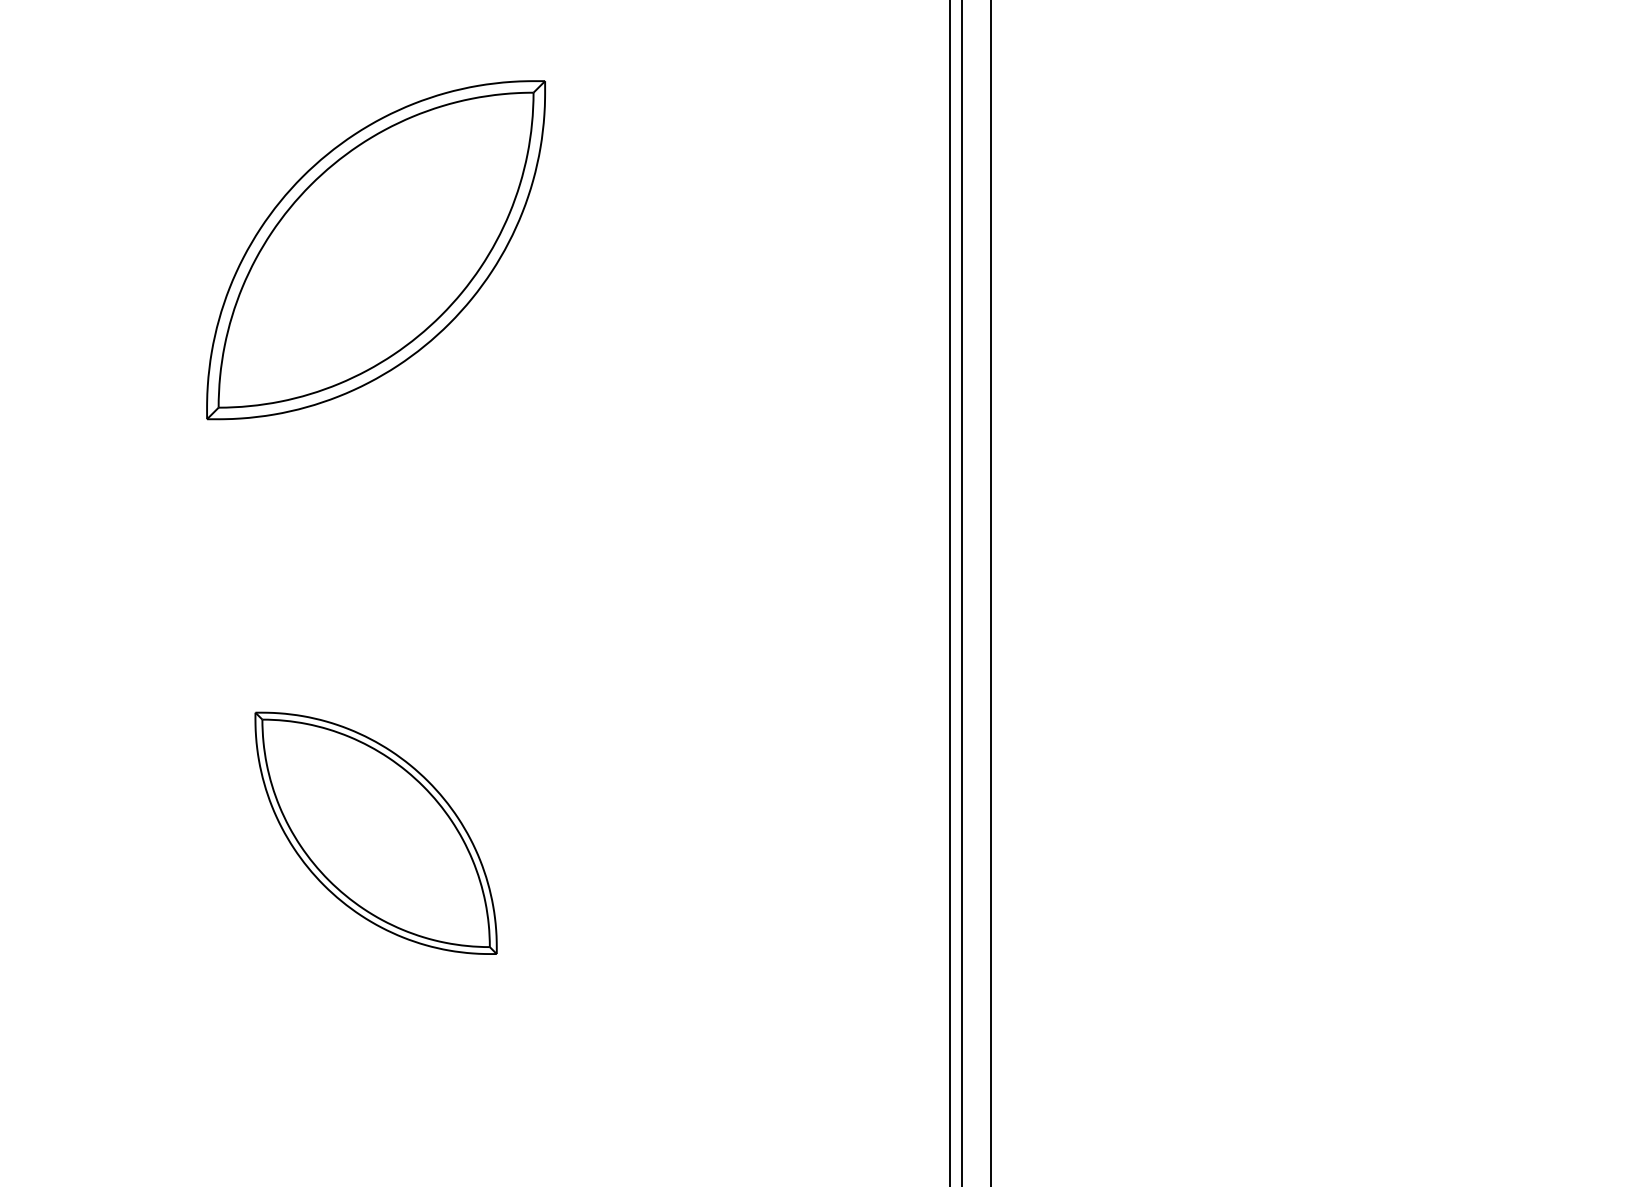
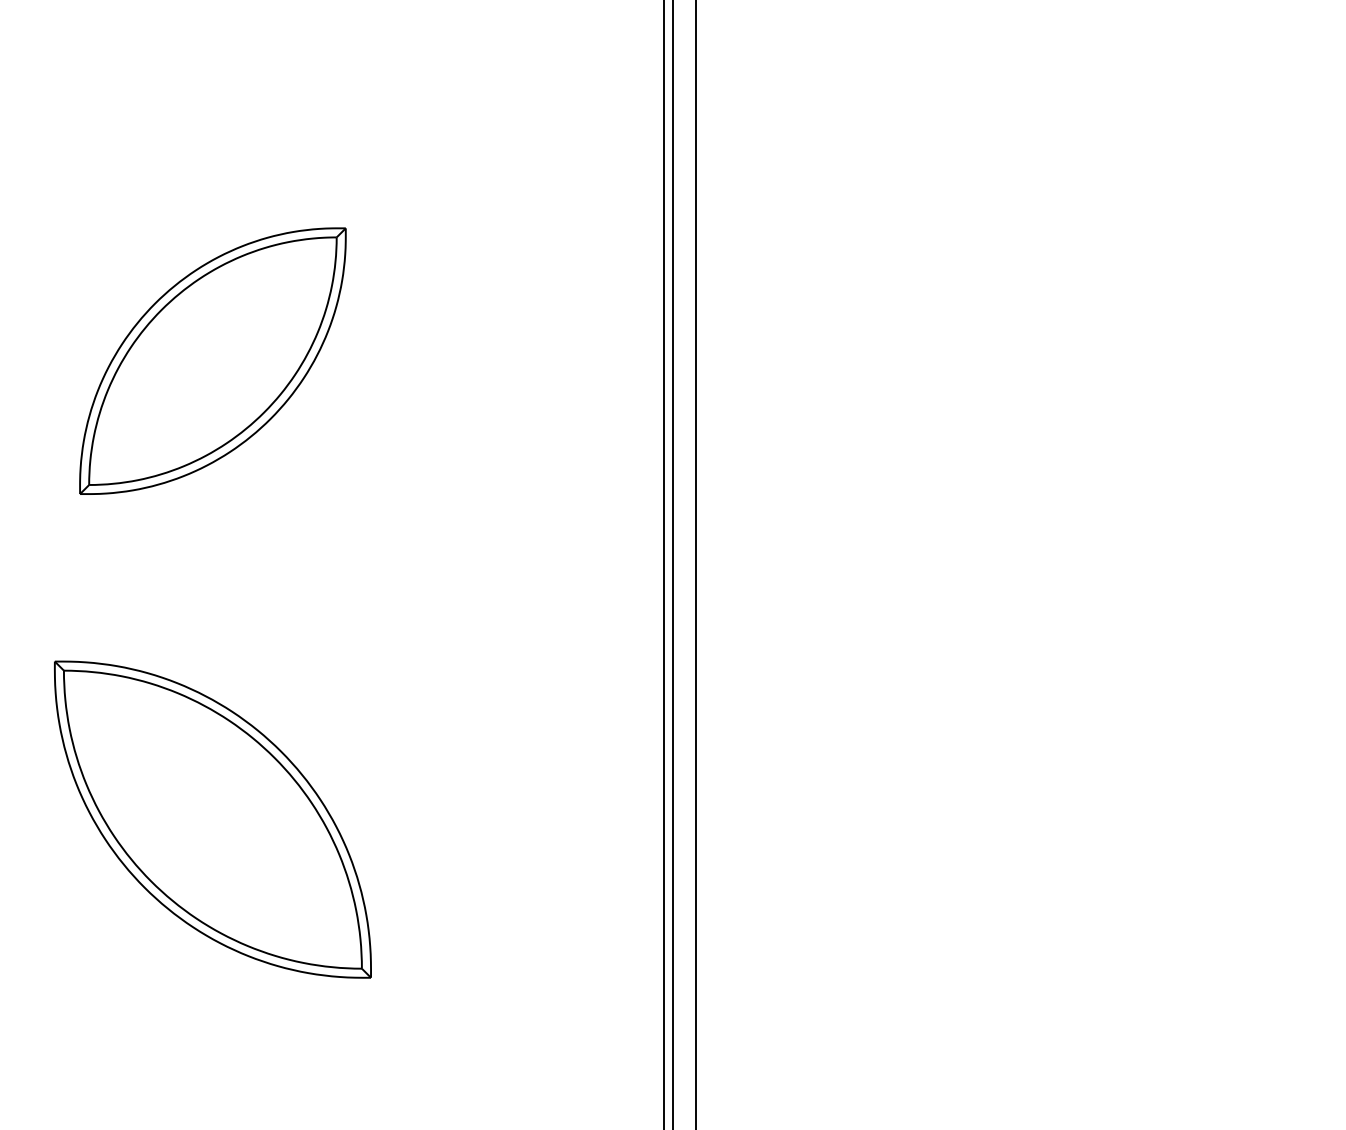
part: (375, 833) -> (212, 819), size x1.67

